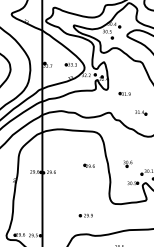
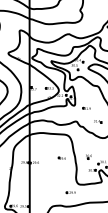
part: (85, 215) -> (70, 192), moved

